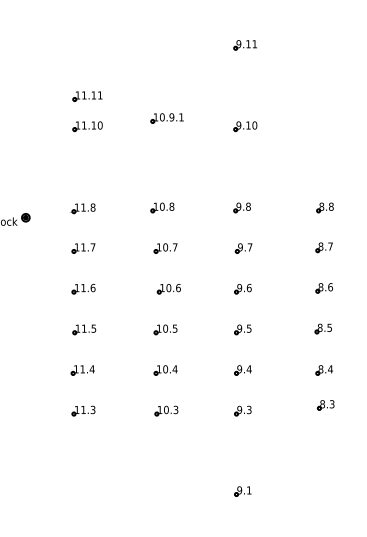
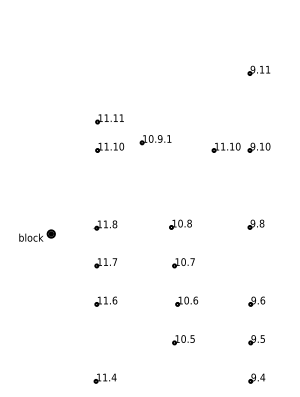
part: (166, 118) -> (155, 140), moved
part: (210, 126) -> (226, 147), added
part: (243, 248) -> (257, 263), removed
part: (84, 329) -> (106, 339), removed
part: (165, 370) -> (183, 378), removed

